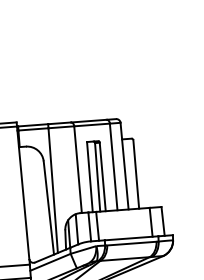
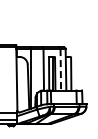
line: (113, 166) -> (60, 69), solid -> dashed

